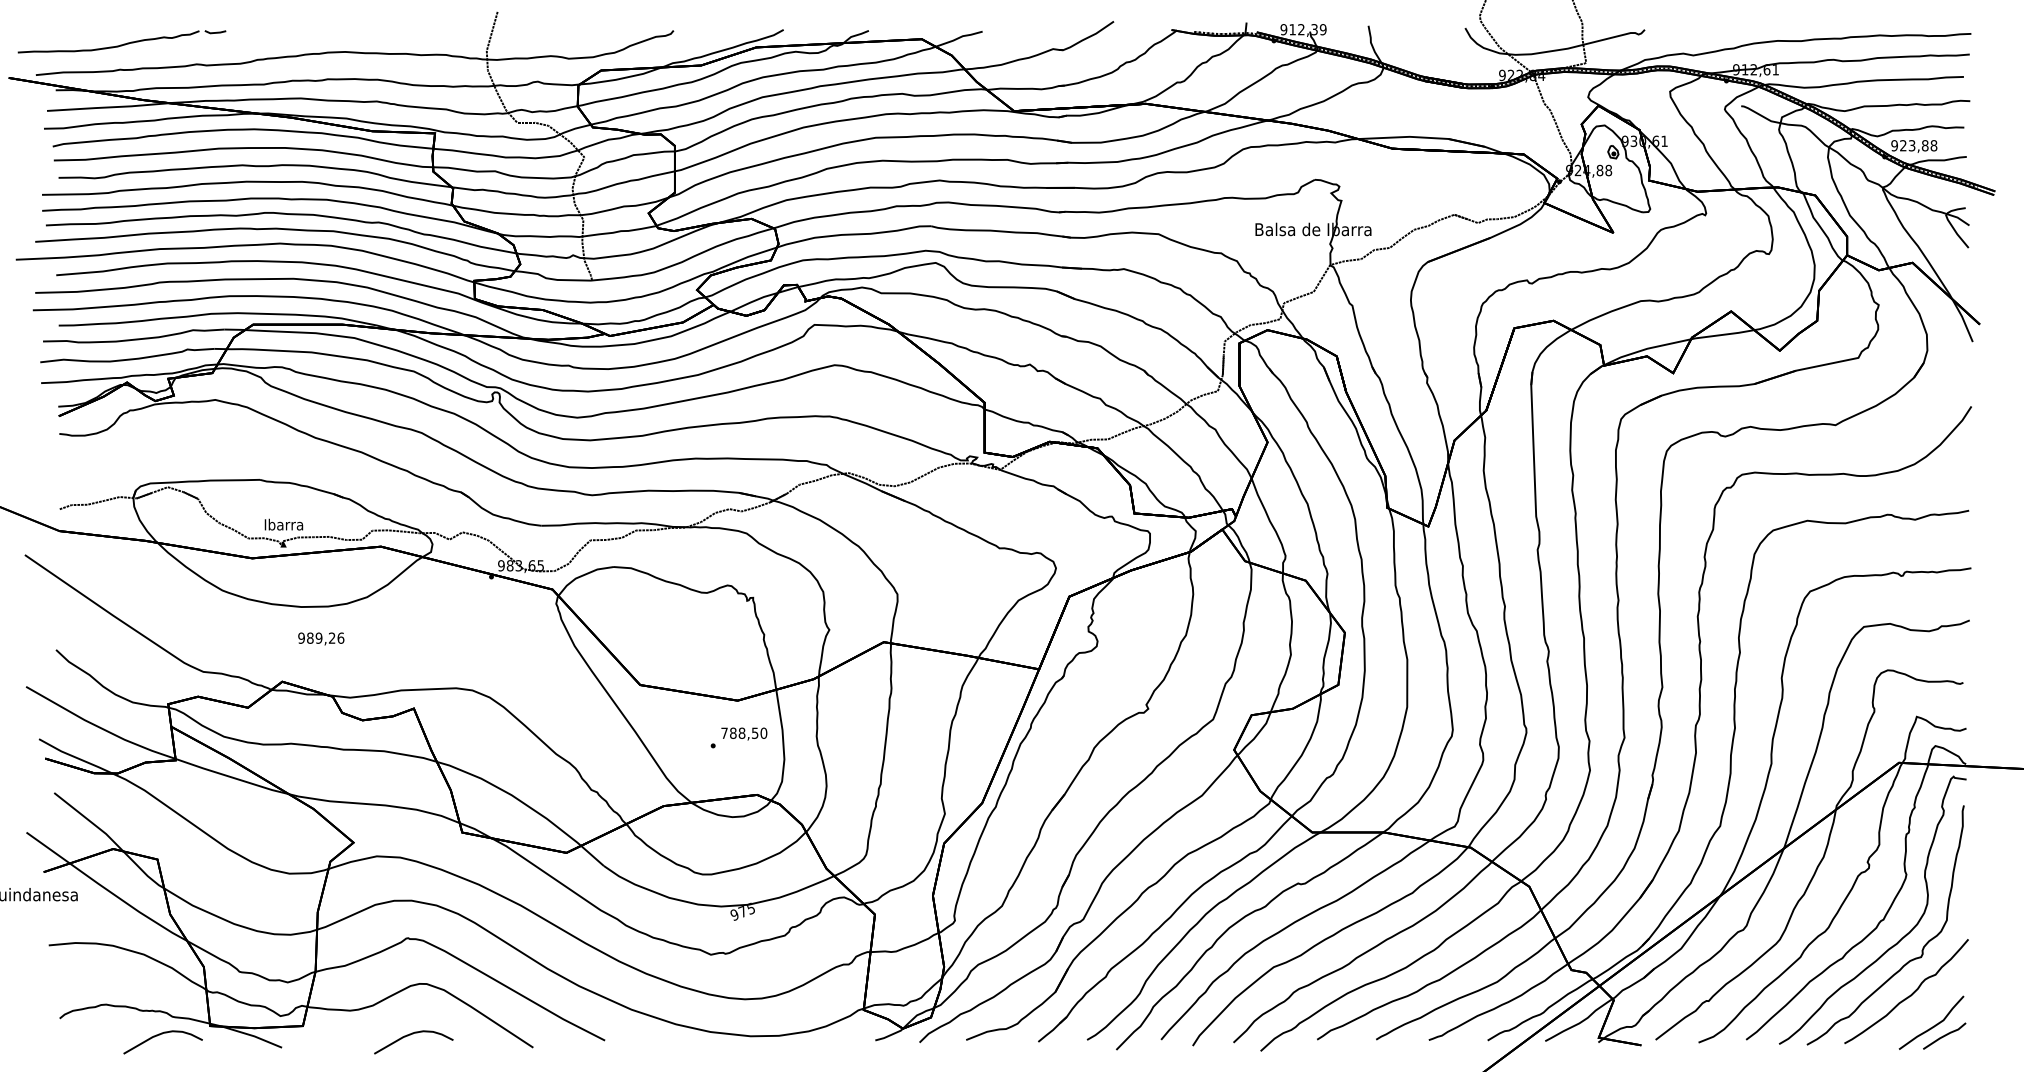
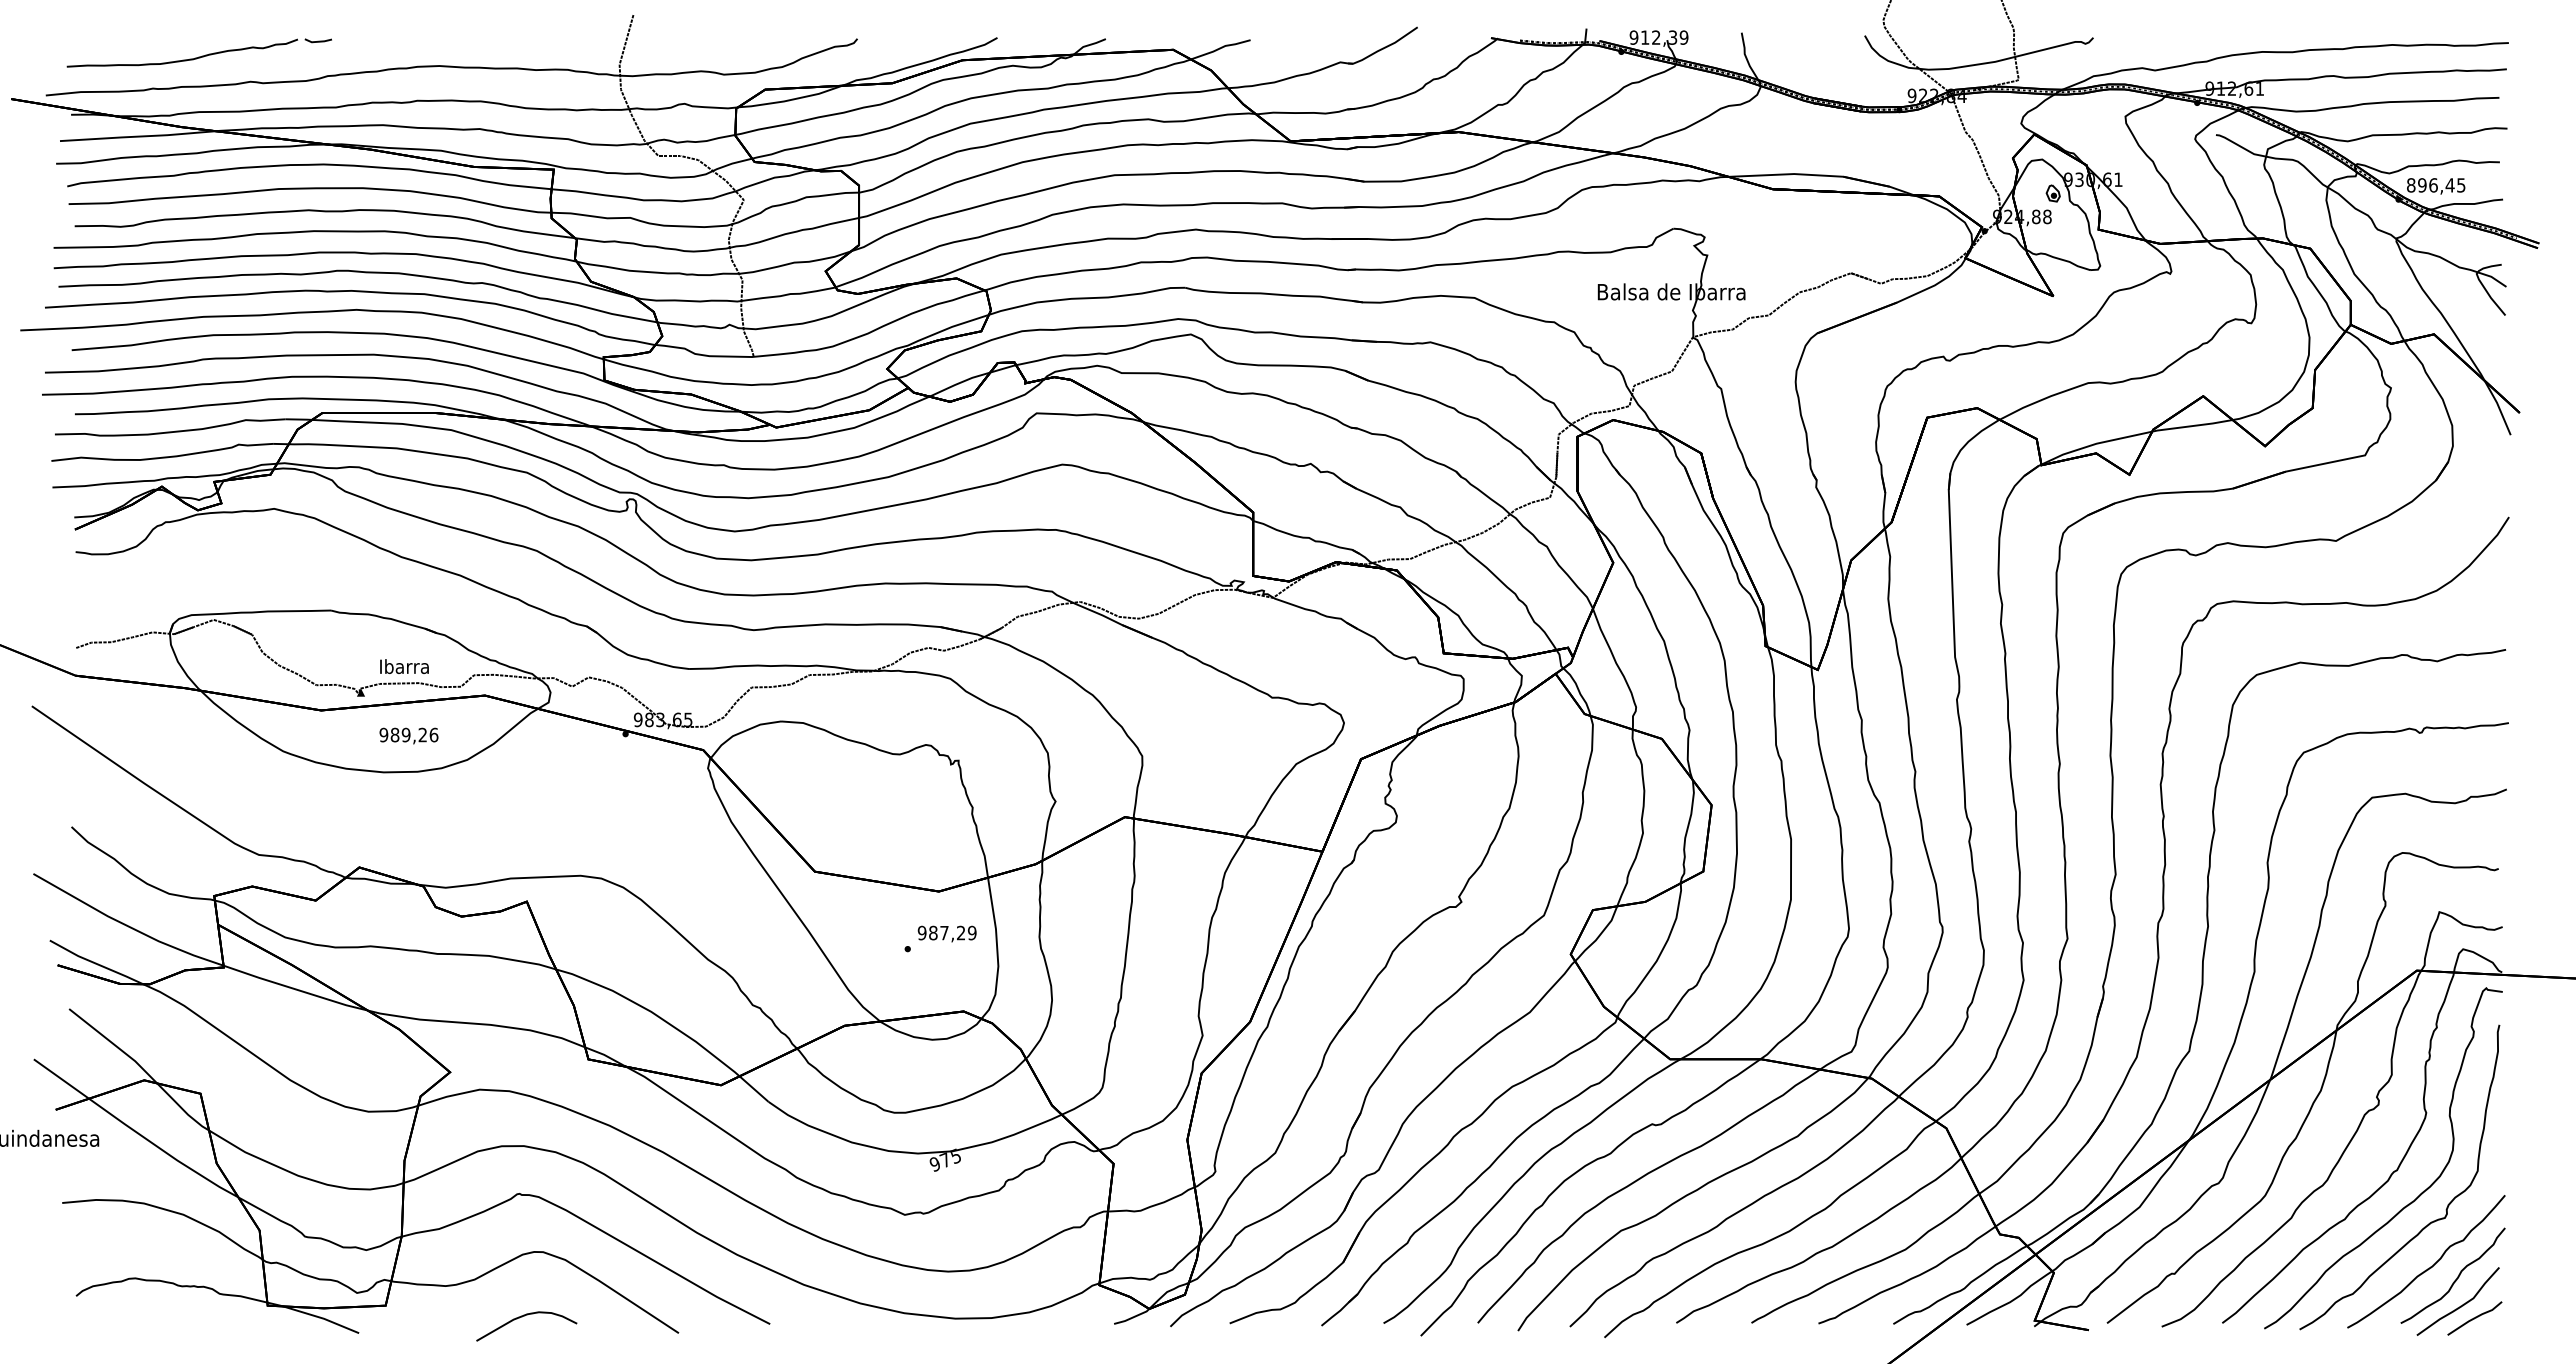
part: (121, 41) -> (198, 52), moved
text: (1913, 145) -> (2435, 185), 923,88 -> 896,45
text: (283, 524) -> (404, 666), moved
text: (320, 638) -> (408, 735), moved
text: (743, 732) -> (946, 932), 788,50 -> 987,29
curve: (1930, 1003) -> (2456, 1277), added
curve: (159, 1035) -> (203, 1317), removed

